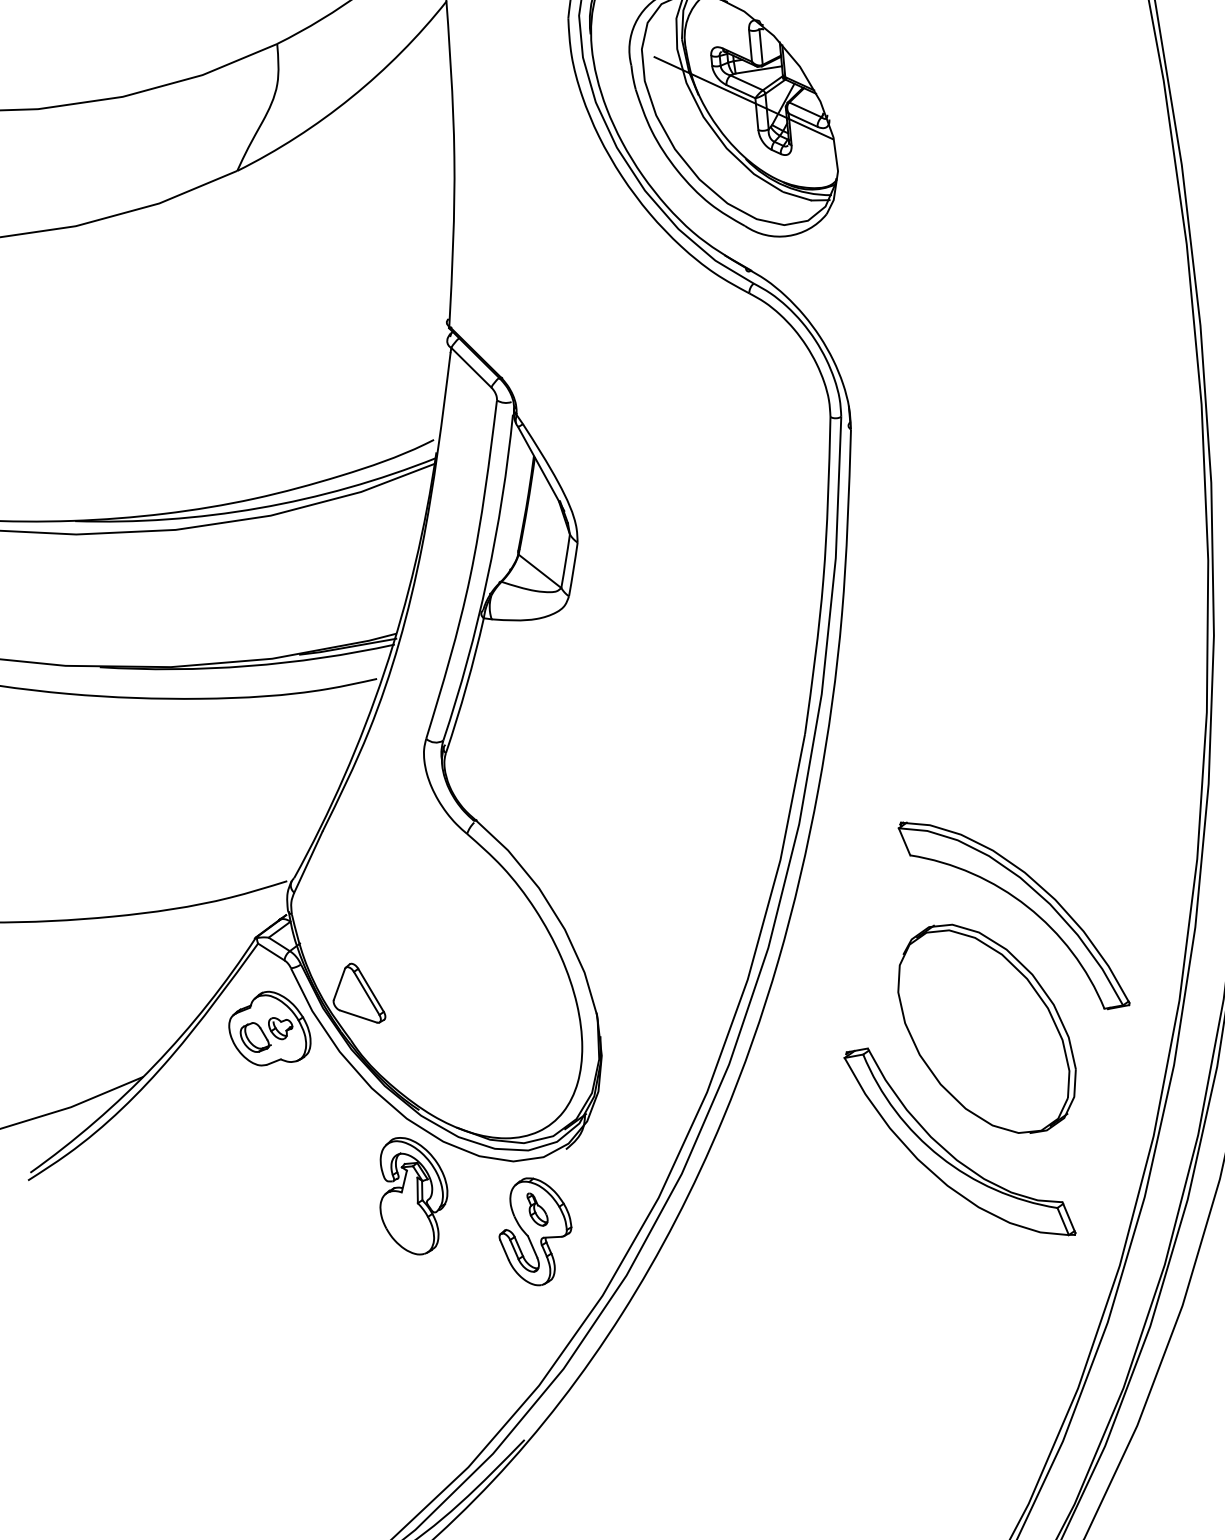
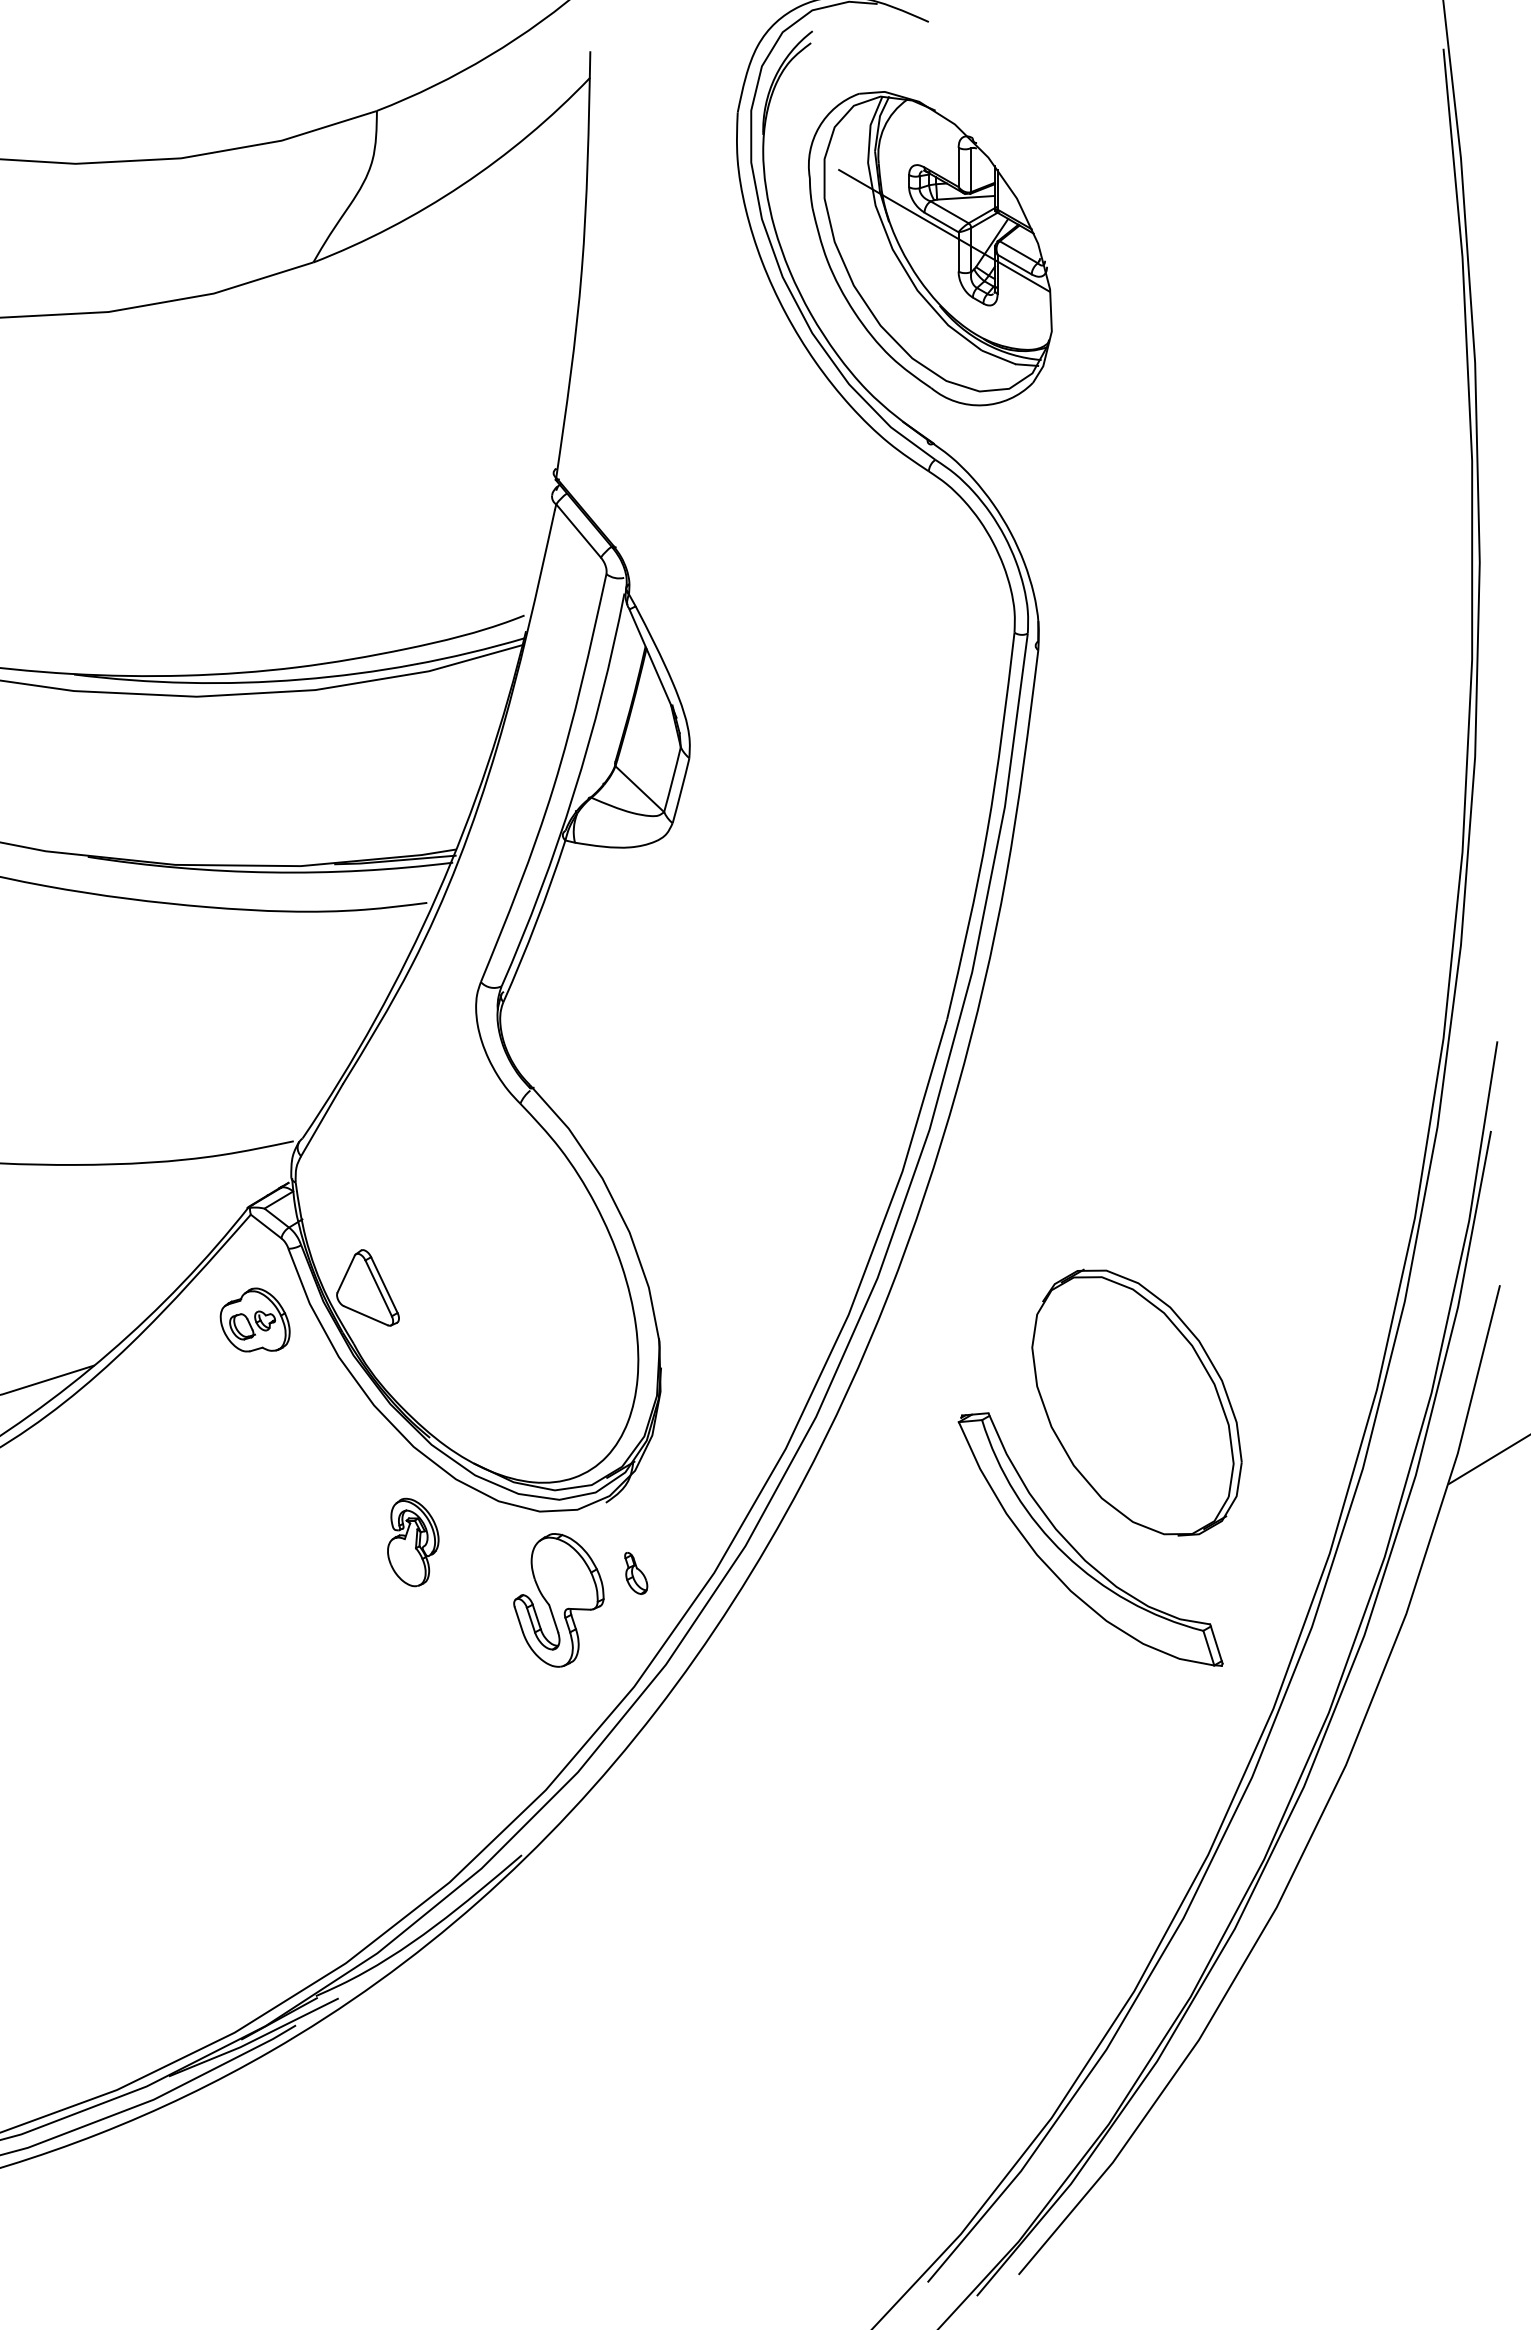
part: (1022, 904) -> (1195, 1253), removed
part: (269, 1027) -> (255, 1319), size x0.7
part: (413, 1195) -> (413, 1542), size x0.6
part: (537, 1209) -> (636, 1573), moved

